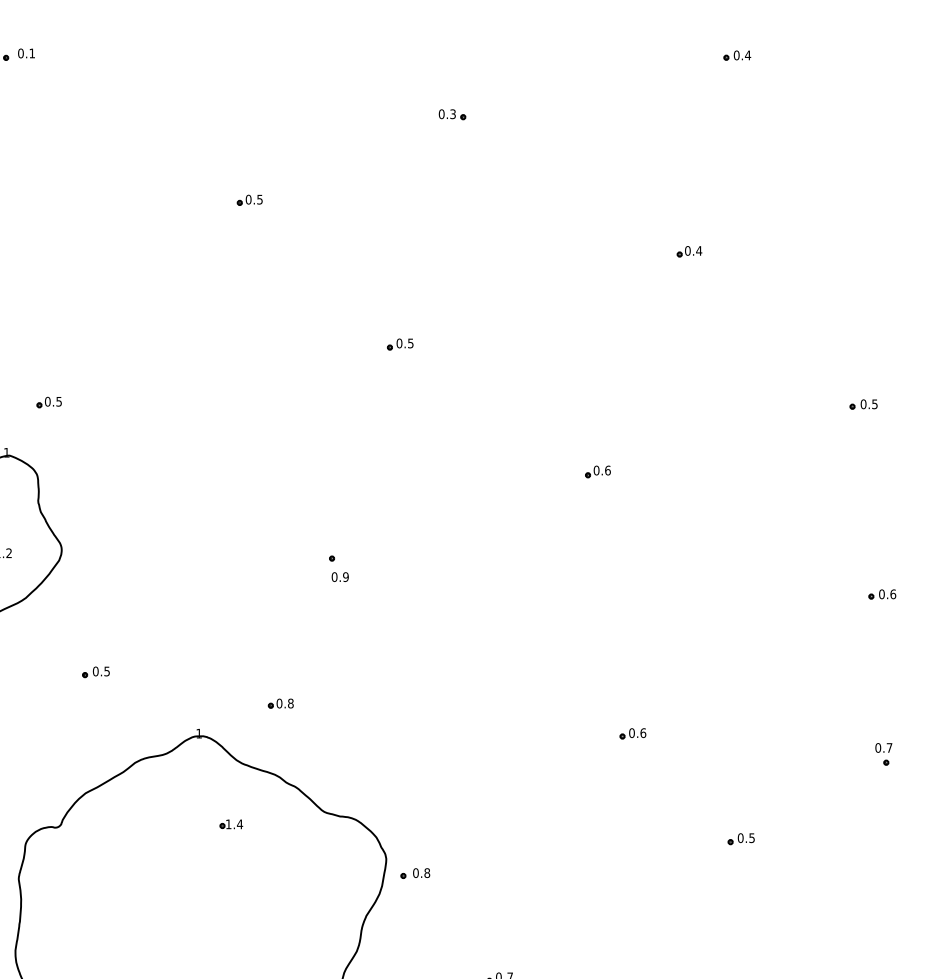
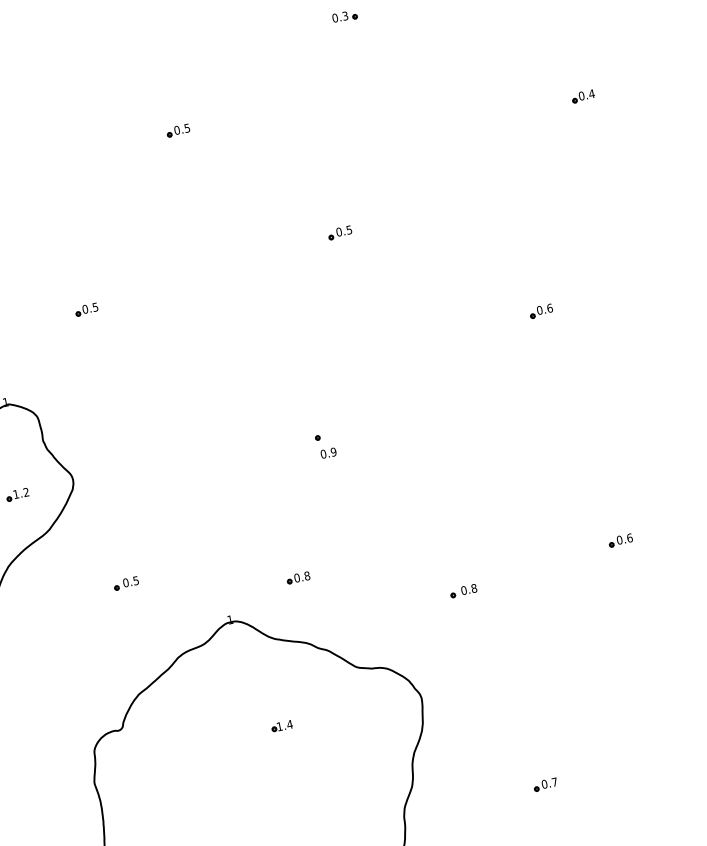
part: (48, 402) -> (86, 309), moved
part: (231, 824) -> (282, 726), moved
part: (415, 873) -> (463, 590), moved

